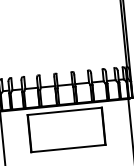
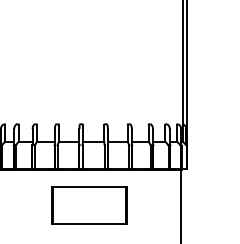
part: (66, 130) -> (89, 205), size x0.7

